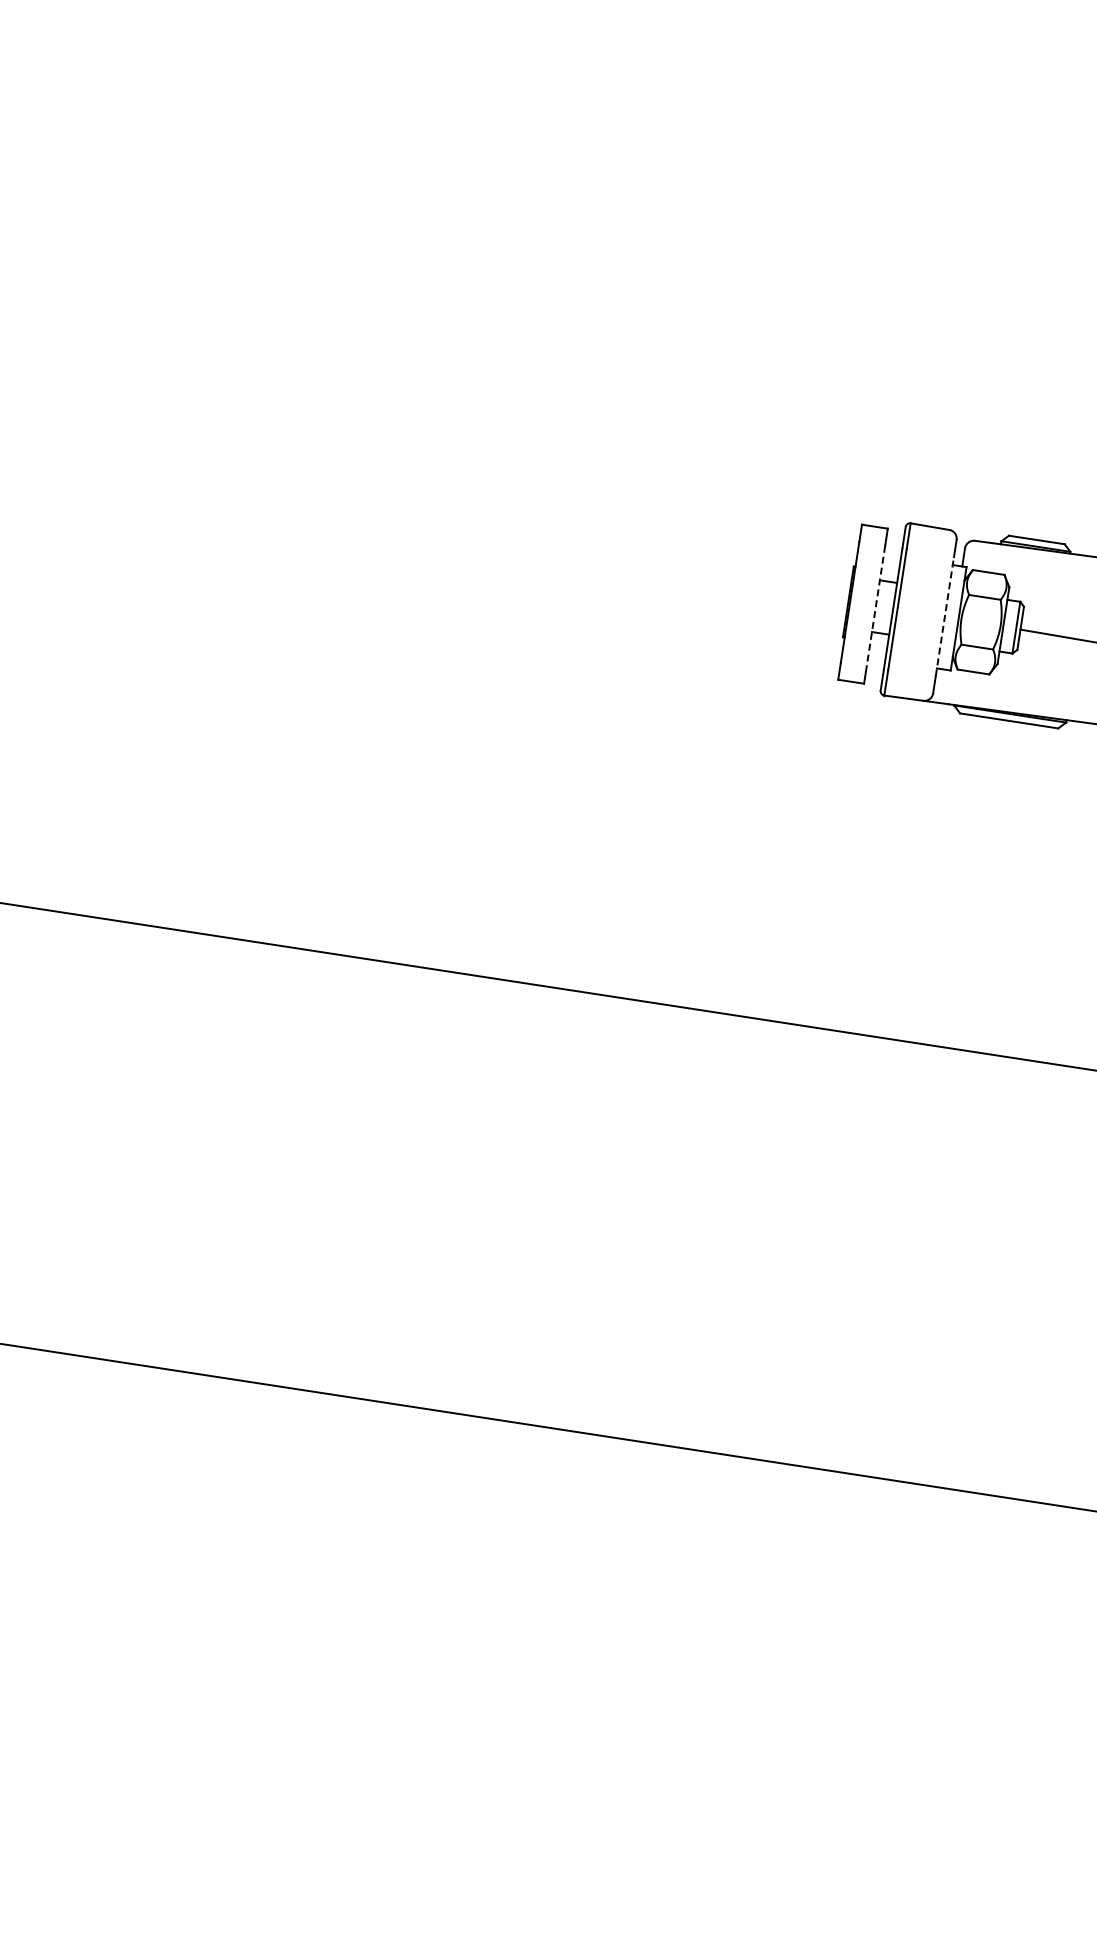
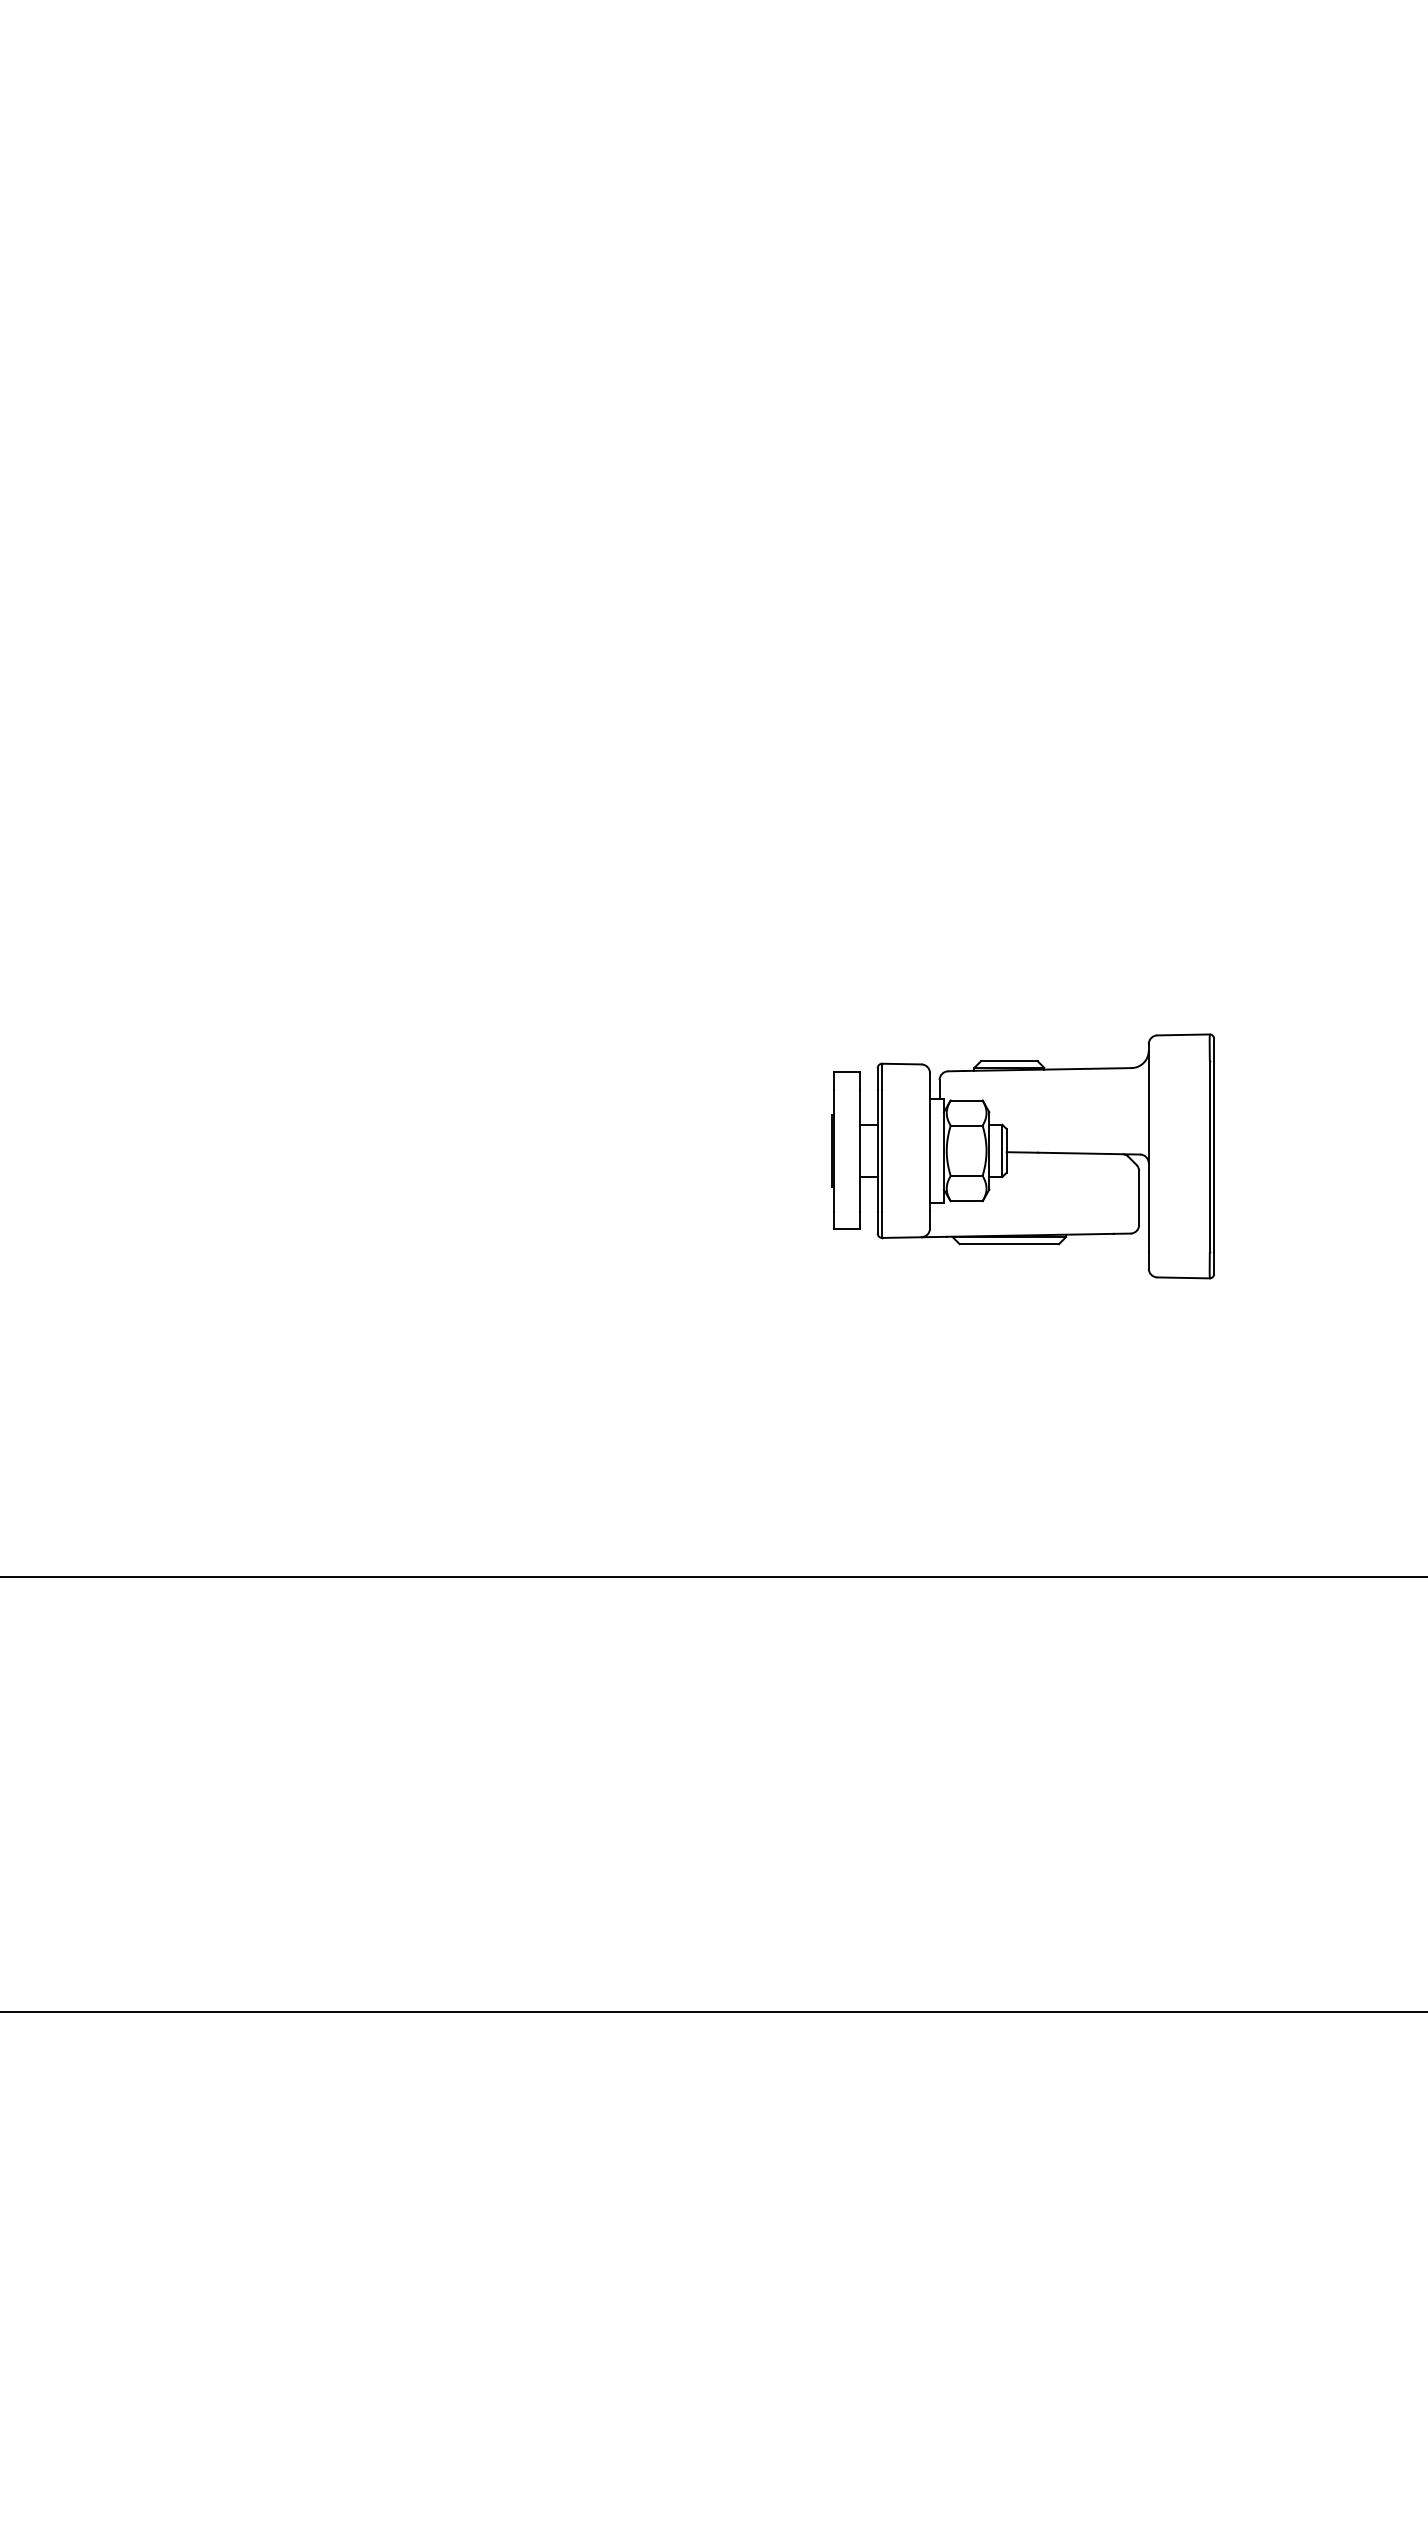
line: (876, 606) -> (860, 1151), dashed -> solid
line: (945, 616) -> (930, 1150), dashed -> solid

